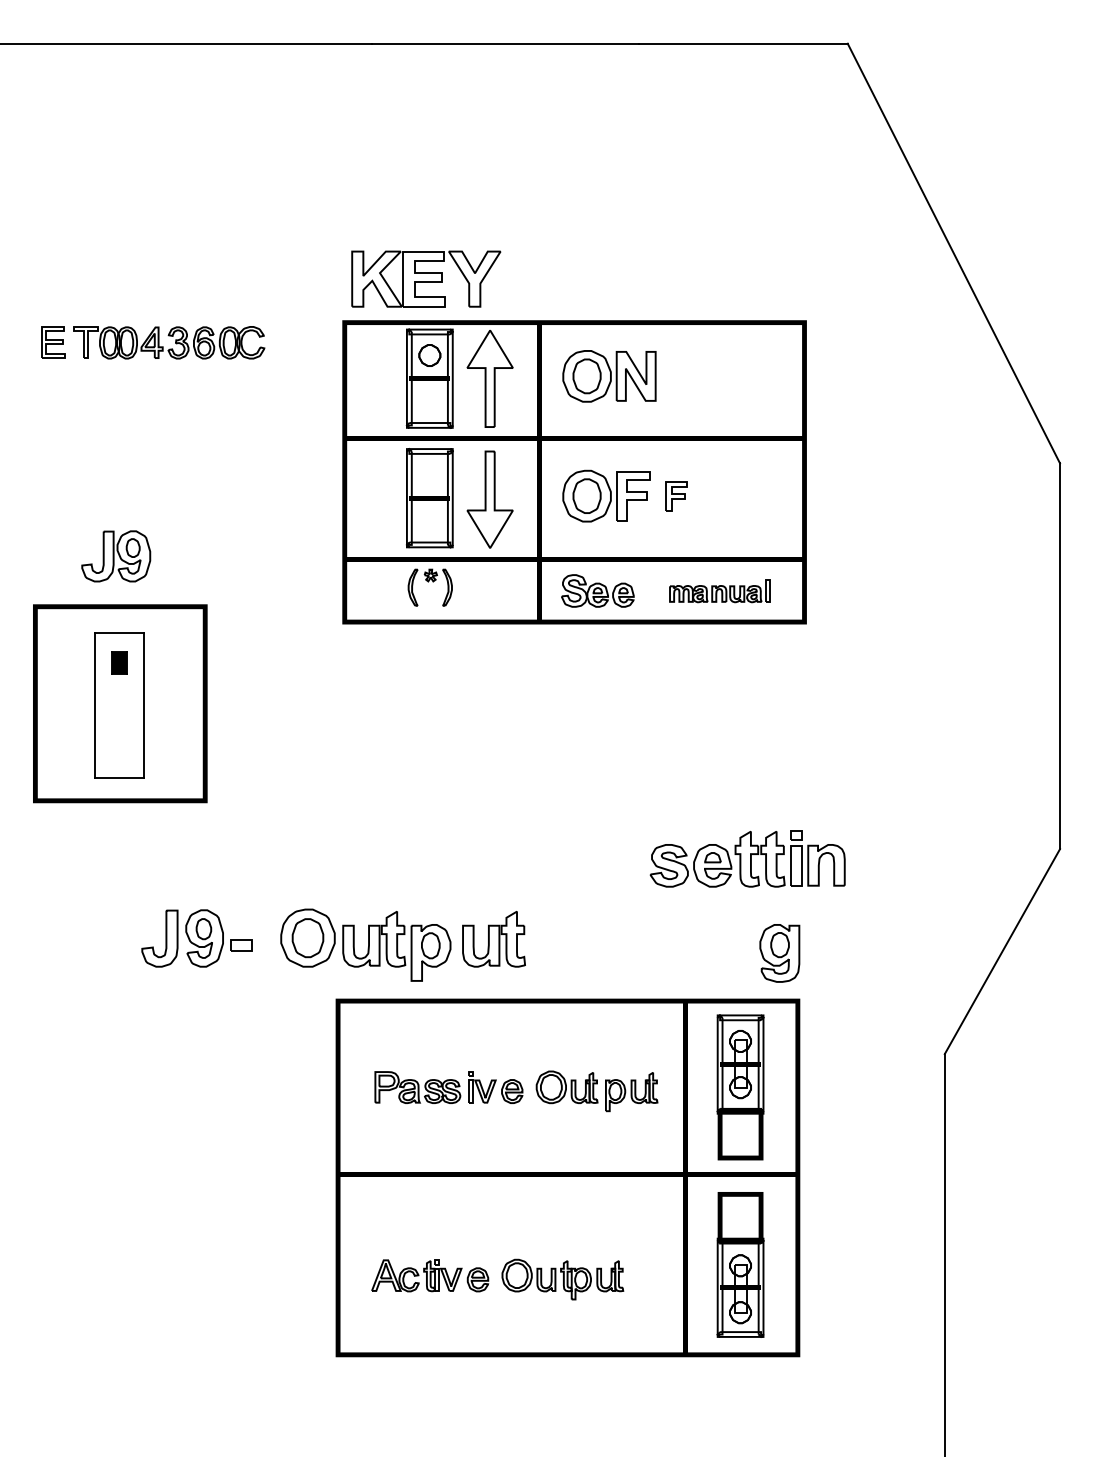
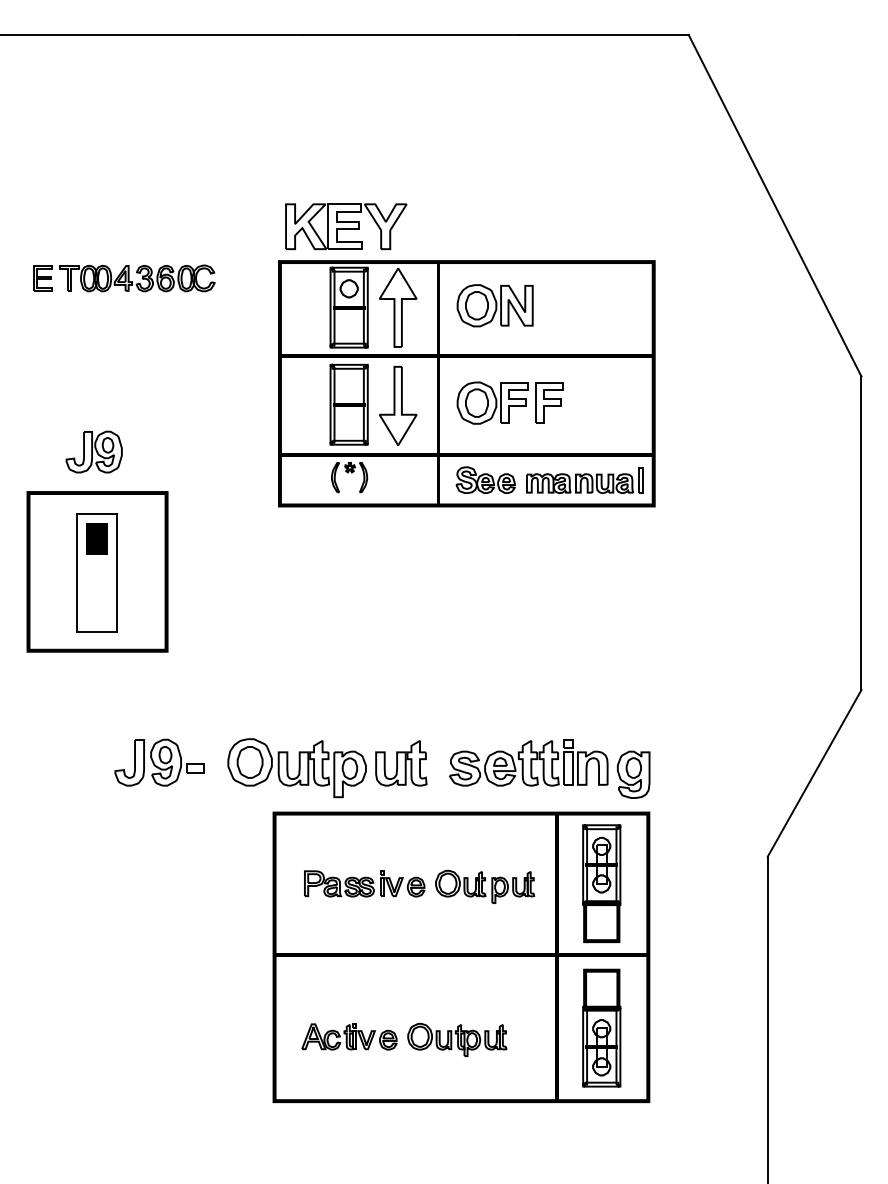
part: (676, 496) -> (549, 403), size x1.67
part: (719, 591) -> (584, 480), size x1.43
part: (119, 662) -> (96, 538), size x1.67
part: (747, 858) -> (528, 762), moved

